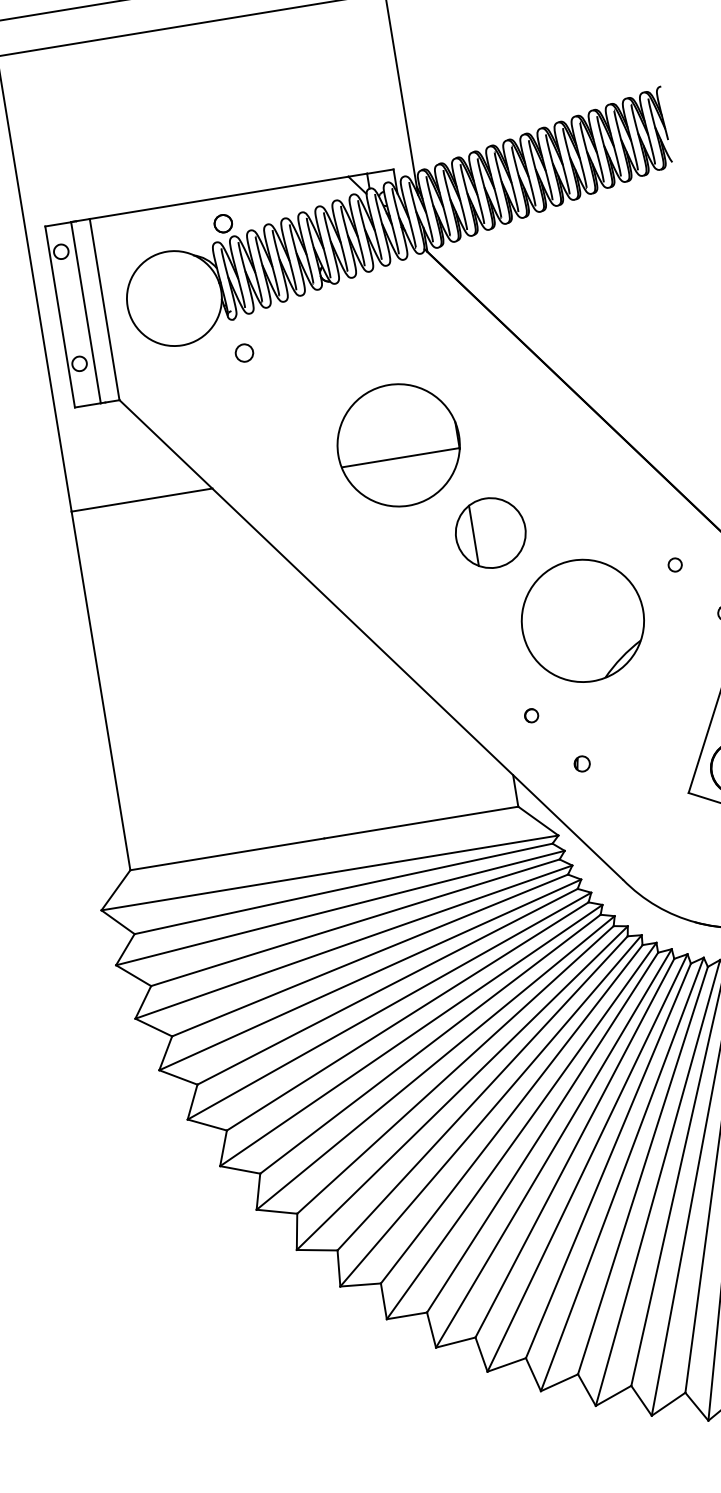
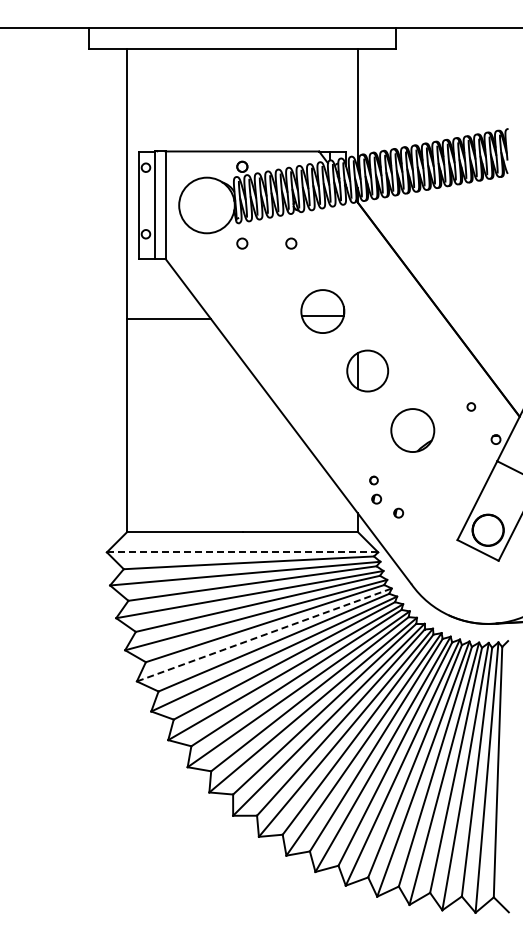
circle: (327, 339) -> (291, 243), added
part: (398, 445) -> (322, 311), size x0.6
part: (582, 620) -> (412, 430), size x0.6
part: (540, 745) -> (376, 498), added
line: (329, 873) -> (242, 552), solid -> dashed
line: (389, 1005) -> (264, 634), solid -> dashed

